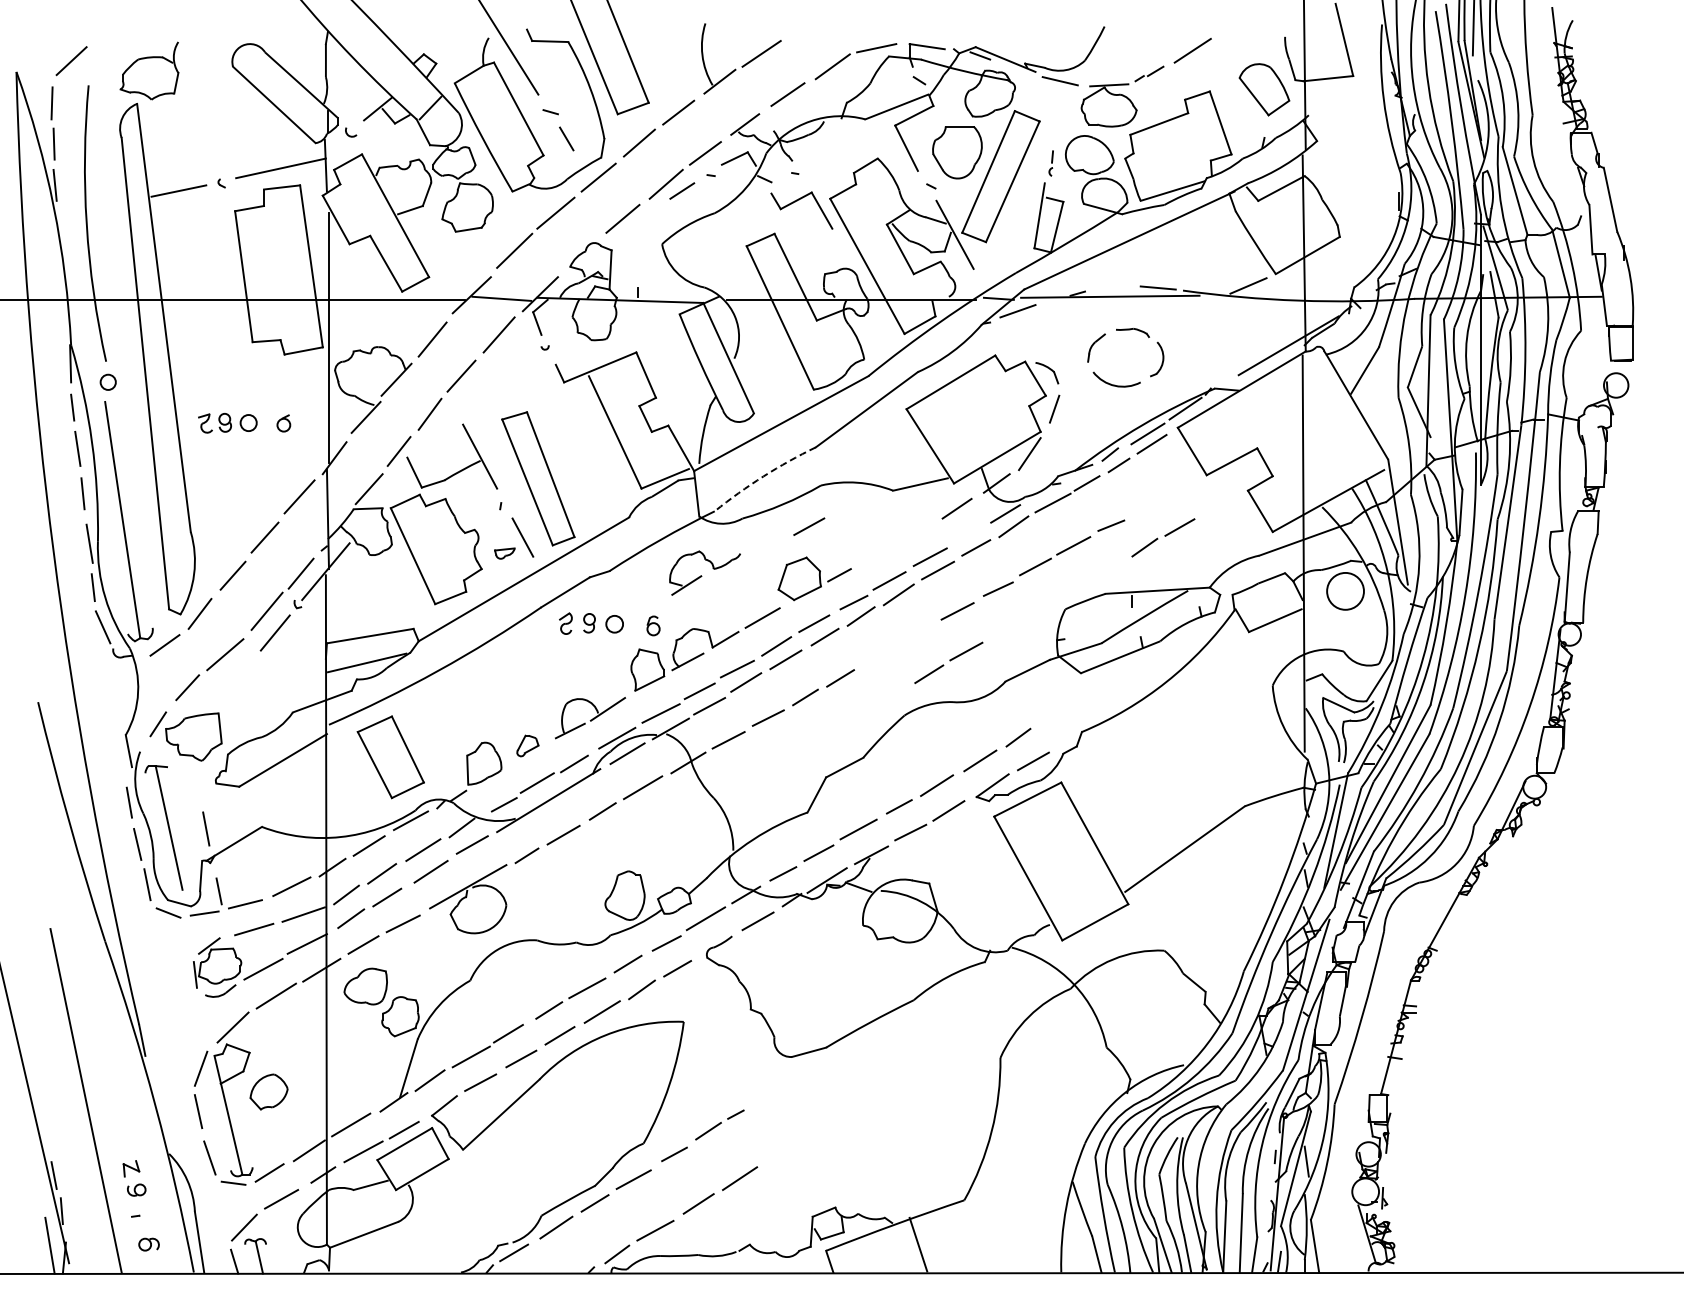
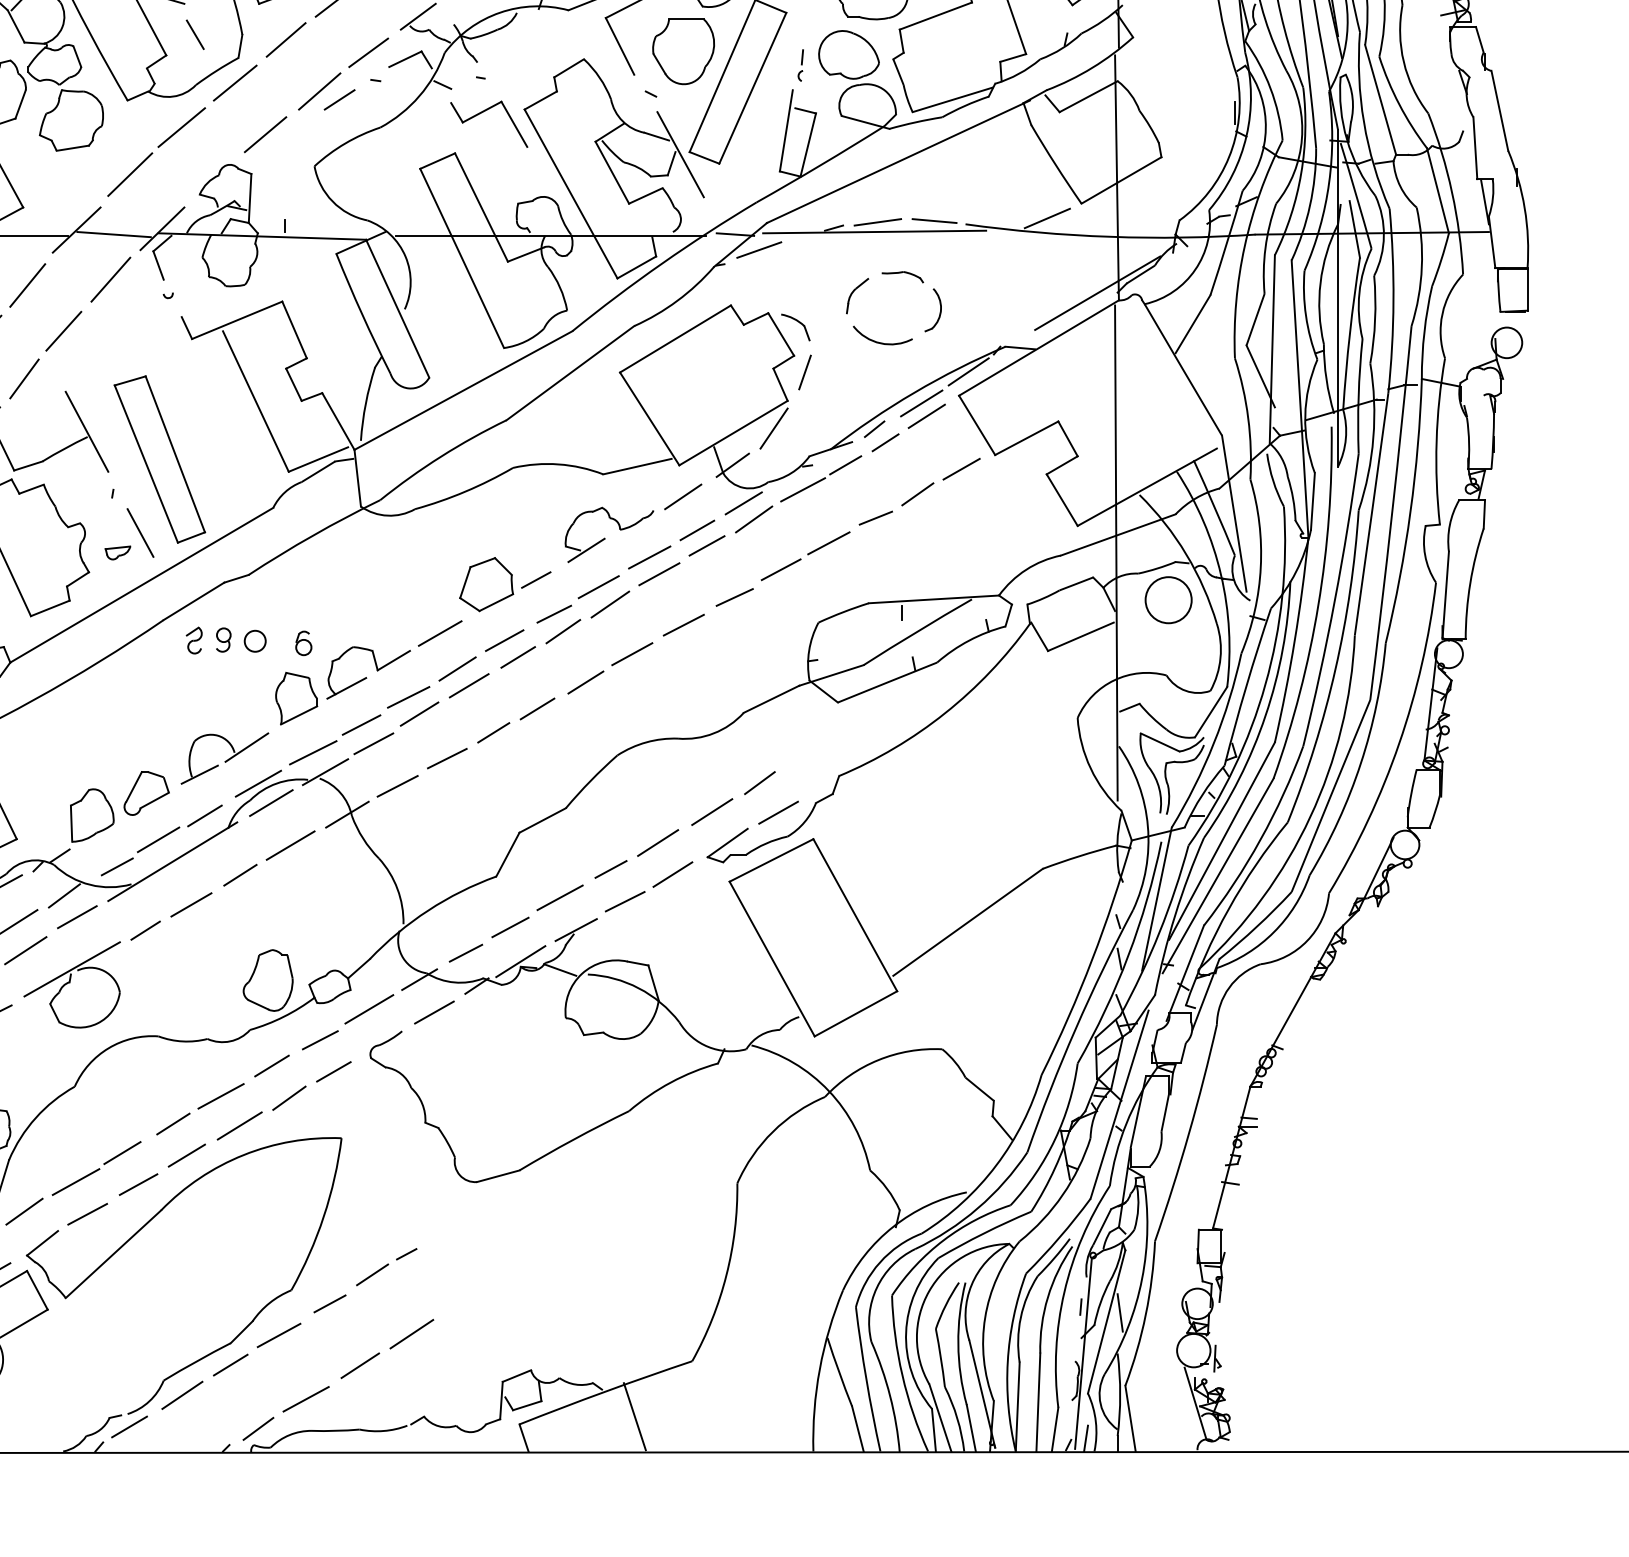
line: (1112, 288) -> (877, 221), added
arc: (763, 476) -> (441, 456), dashed -> solid
line: (809, 526) -> (498, 519), removed
line: (968, 535) -> (697, 530), added
part: (1163, 537) -> (941, 481), moved
part: (704, 572) -> (608, 534), moved
part: (948, 662) -> (609, 667), moved
part: (527, 745) -> (146, 792), size x1.67

